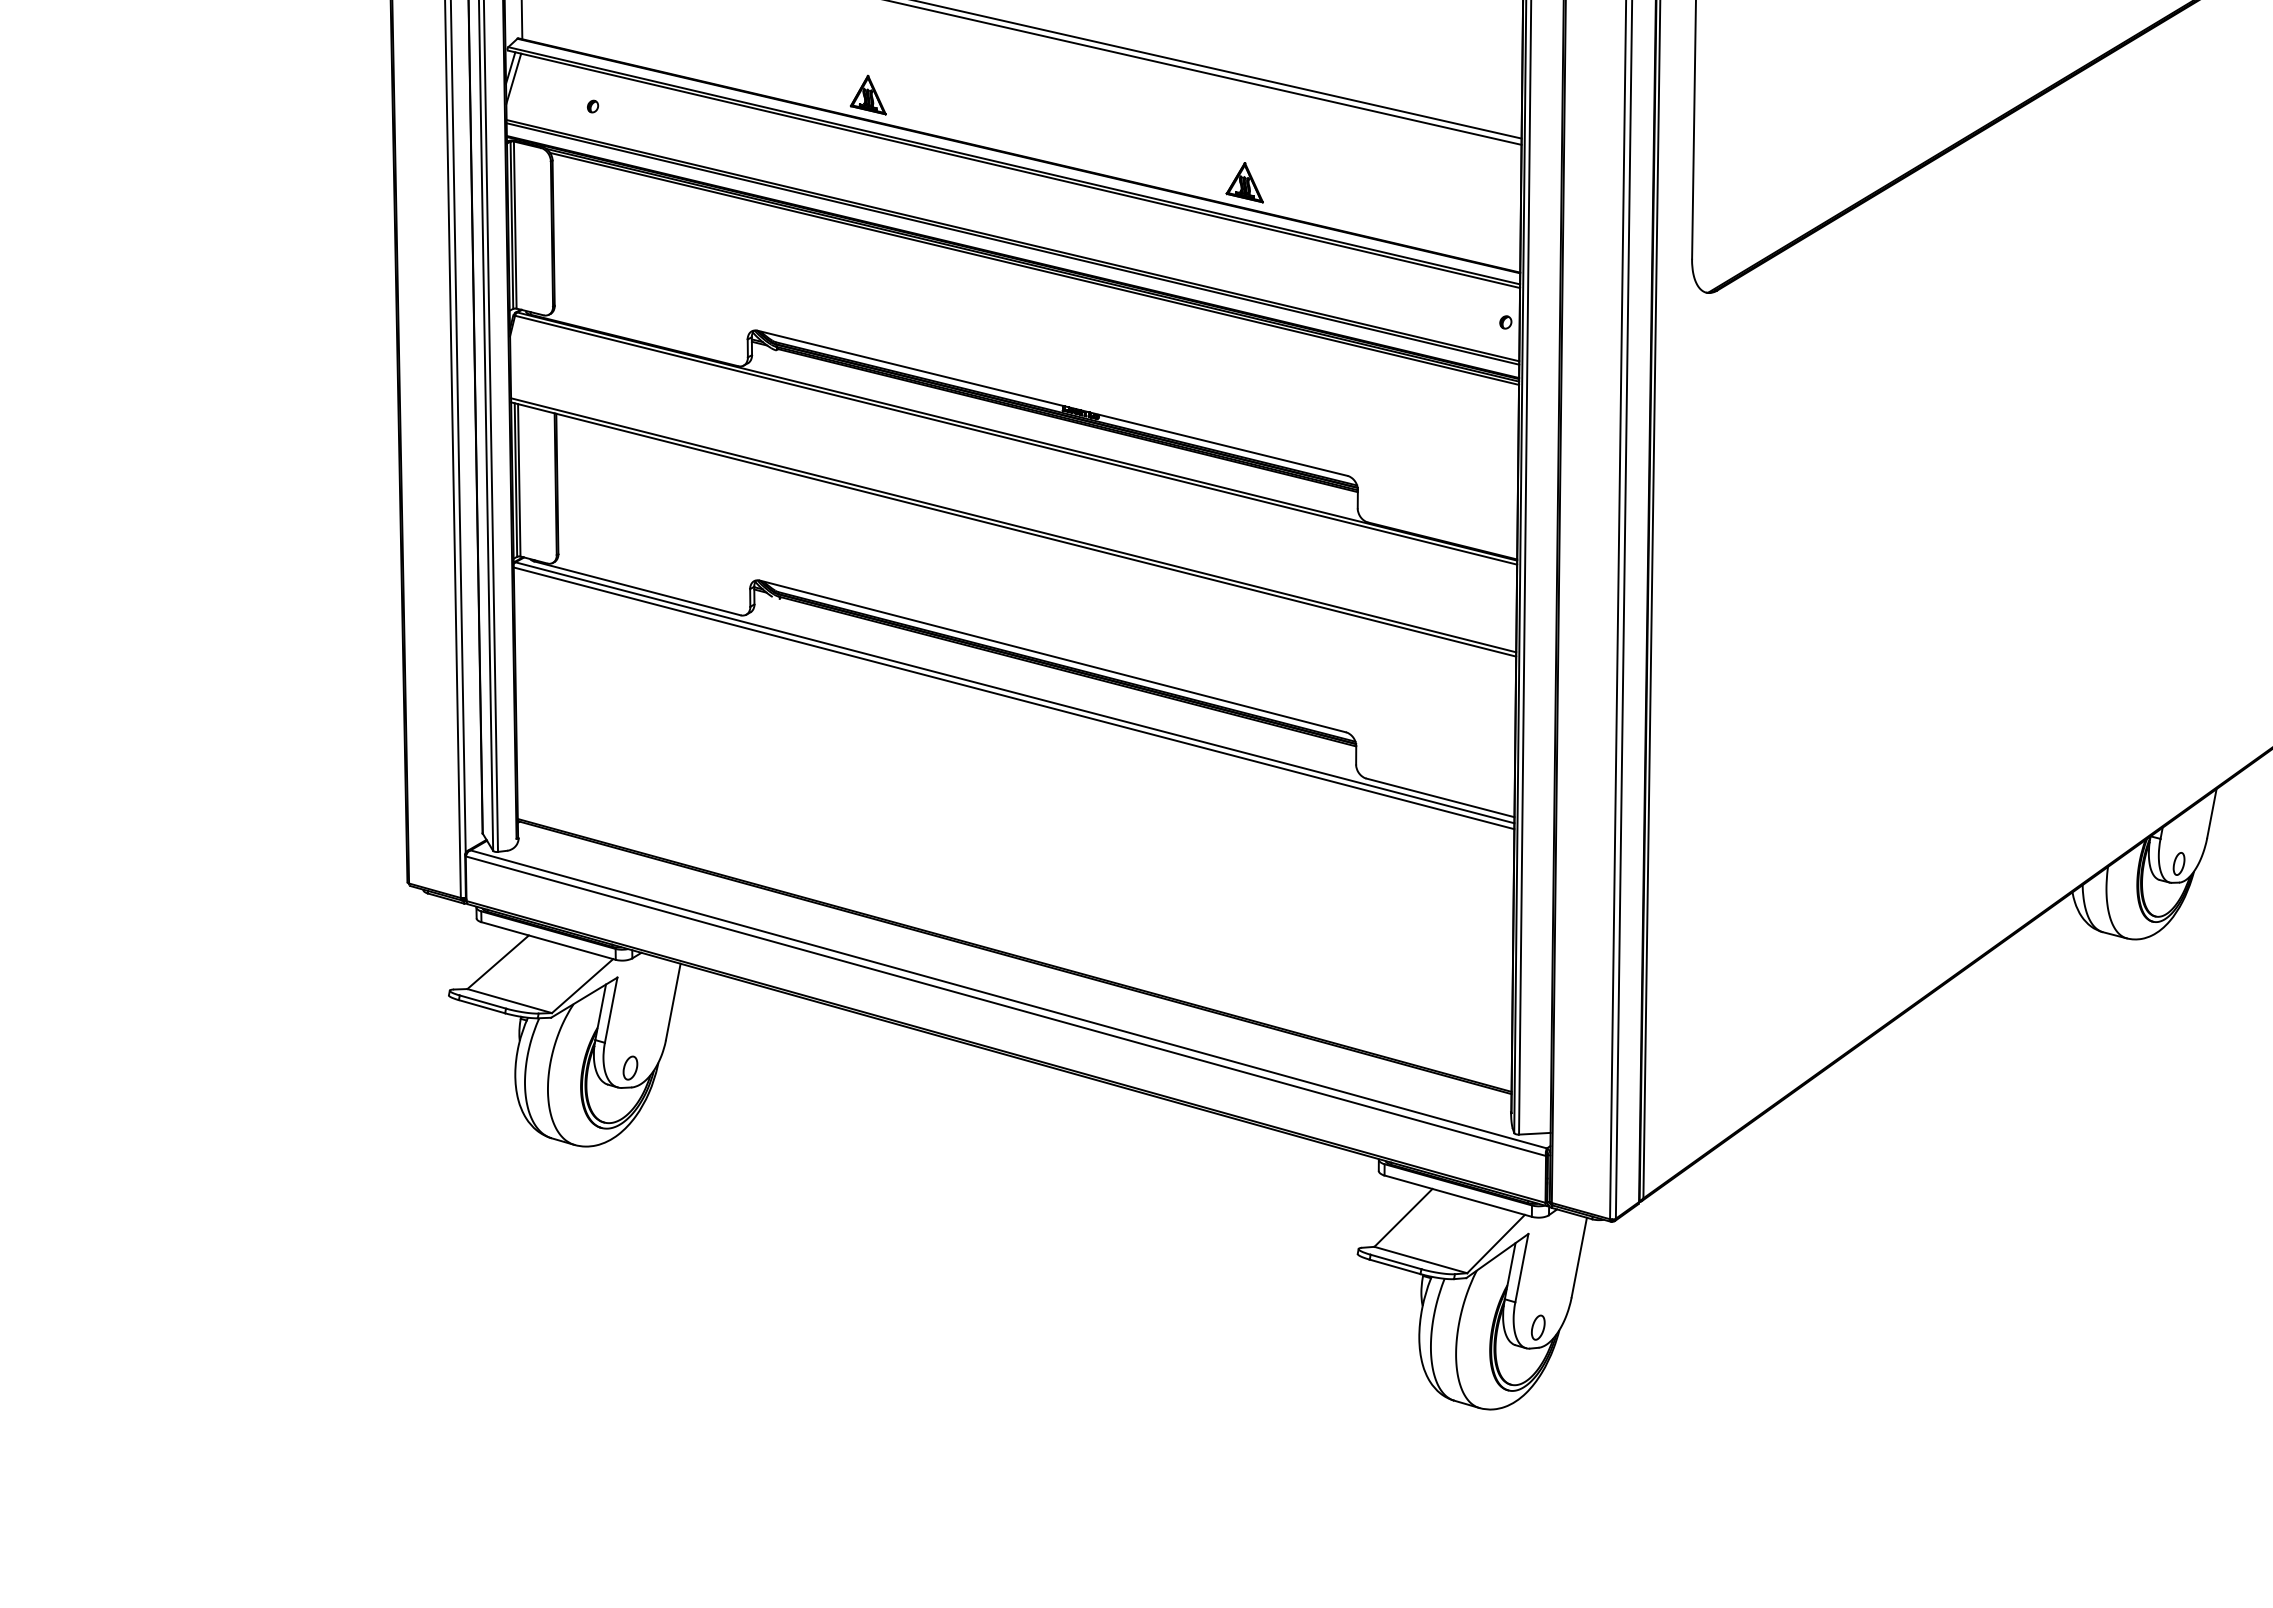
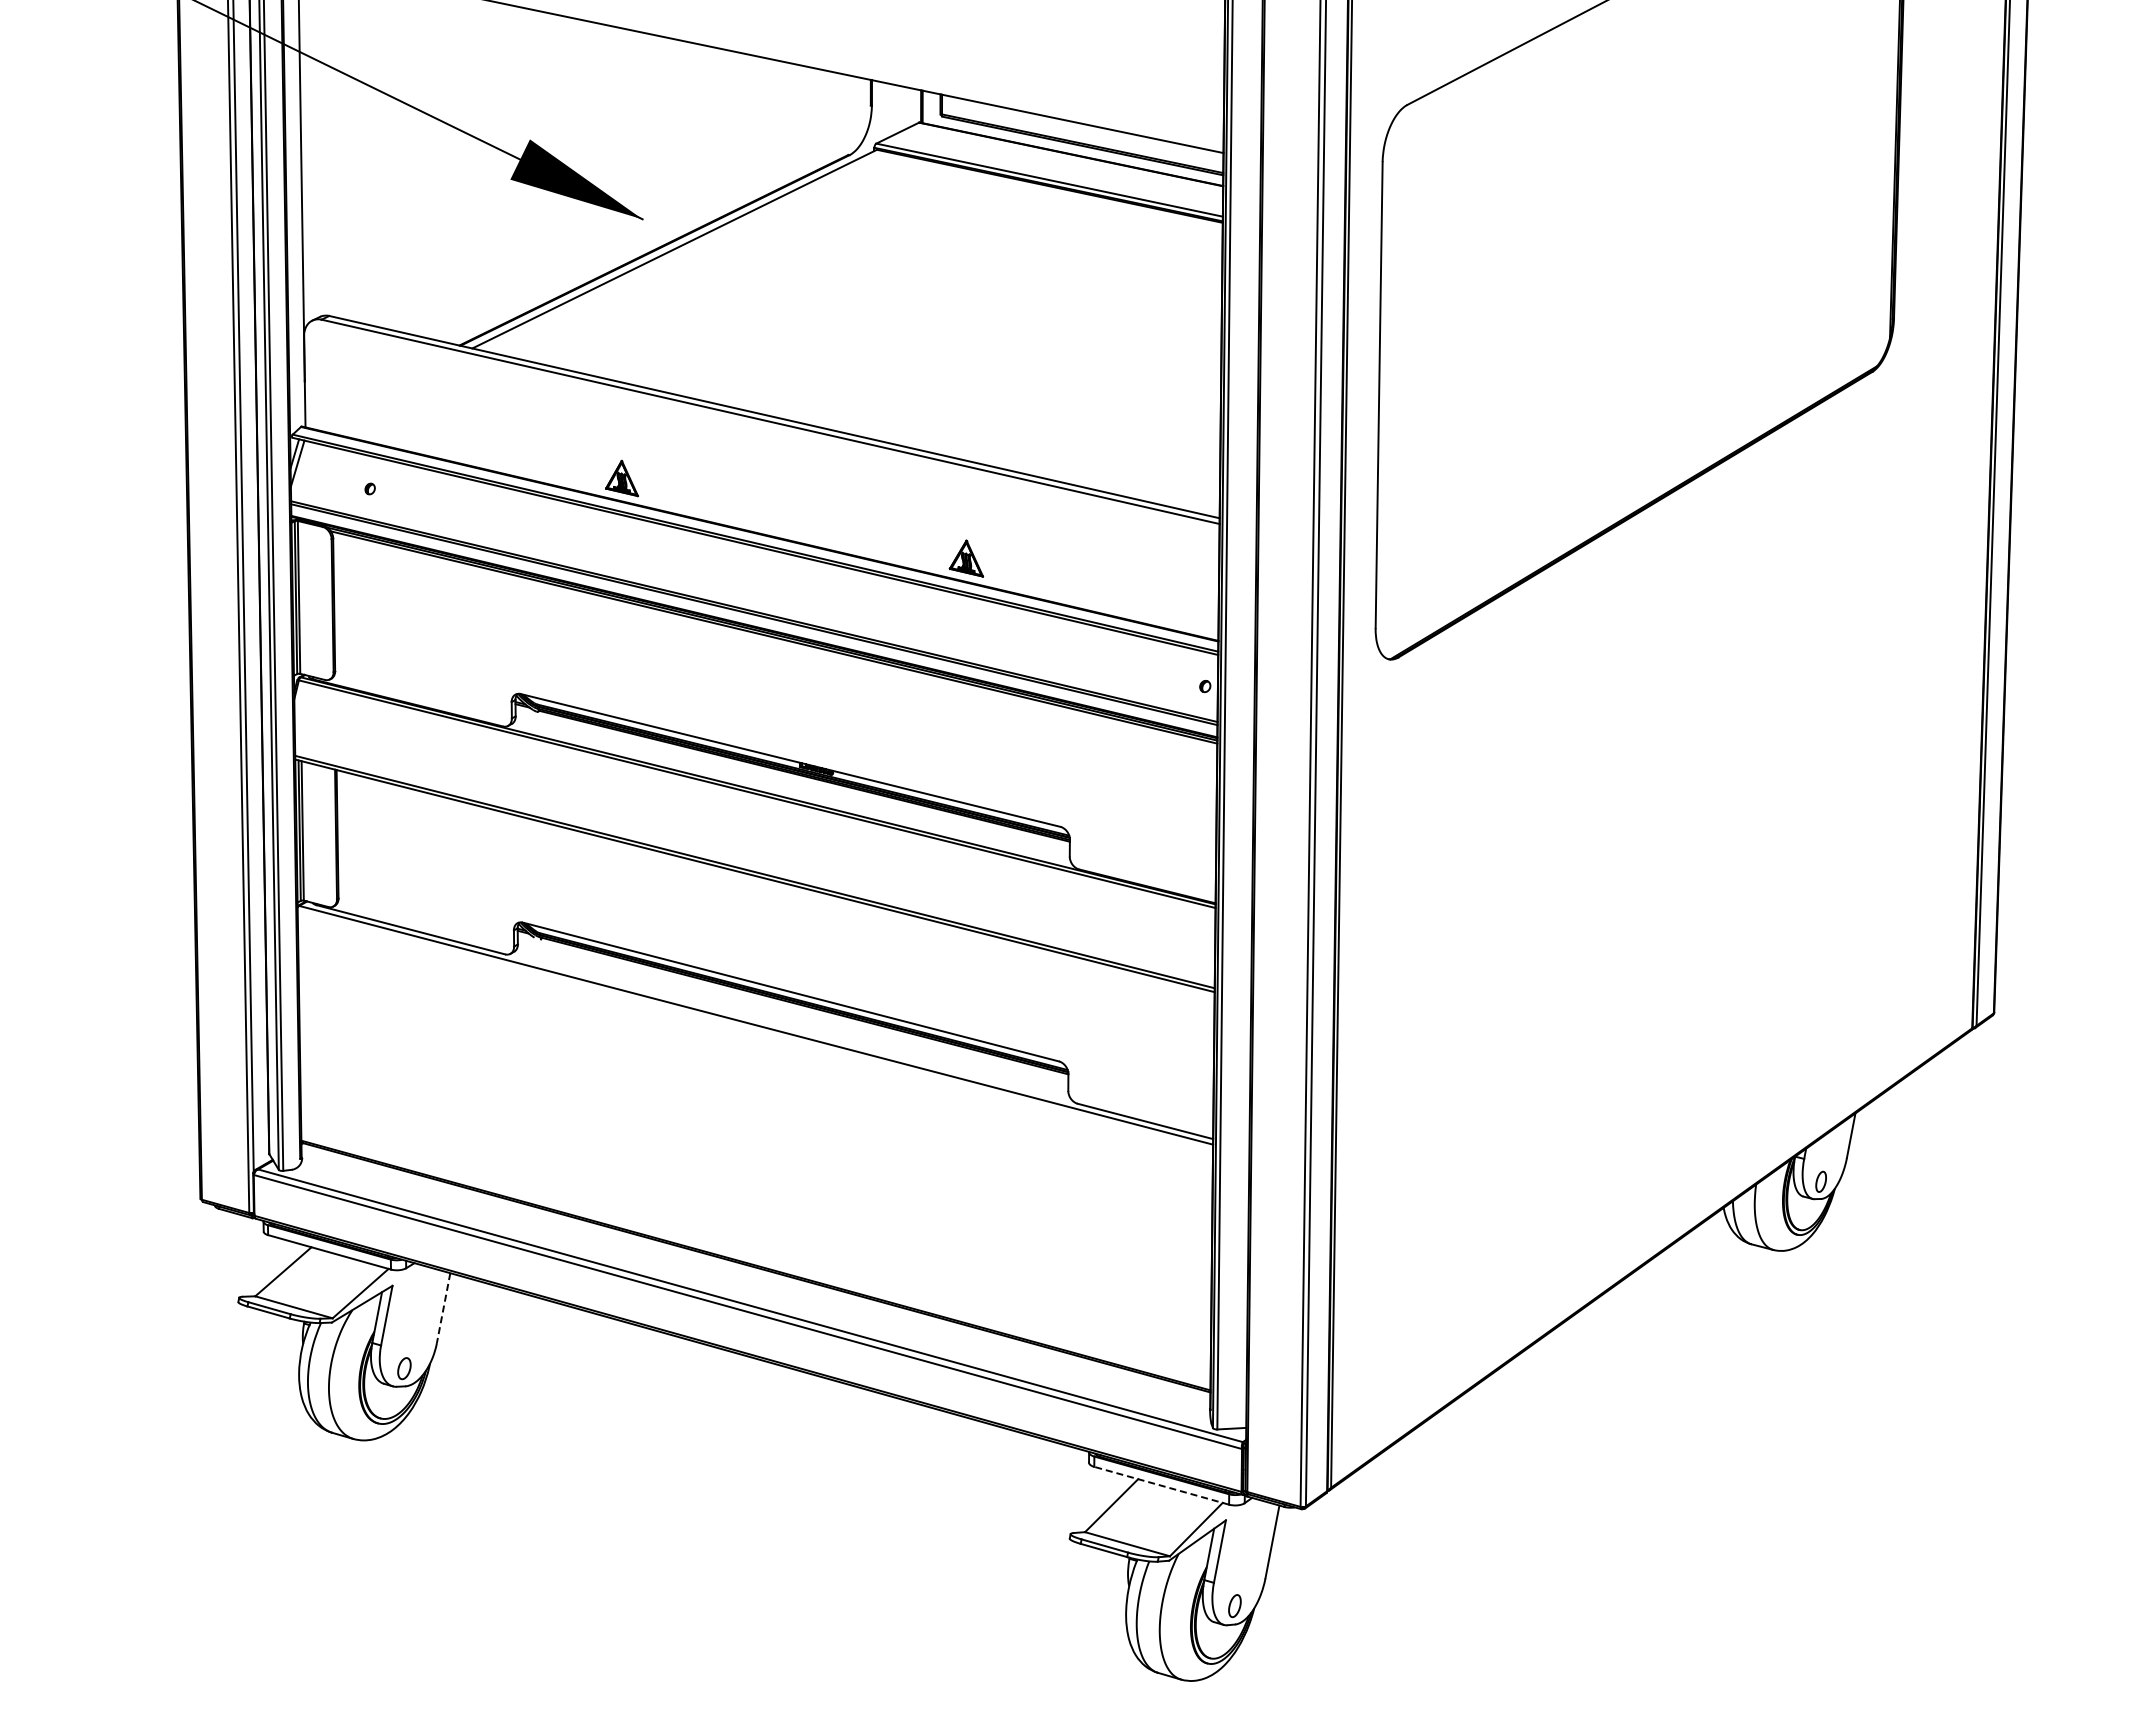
line: (1014, 698) -> (755, 1030), removed
line: (673, 1002) -> (443, 1308), solid -> dashed
line: (1458, 1195) -> (1161, 1485), solid -> dashed

